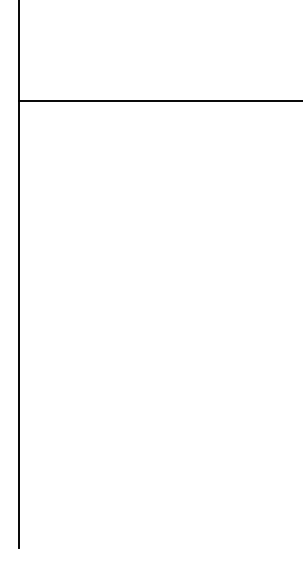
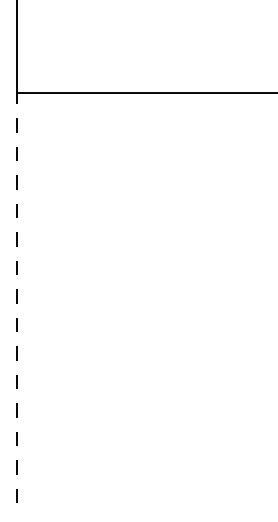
line: (19, 323) -> (17, 297), solid -> dashed

